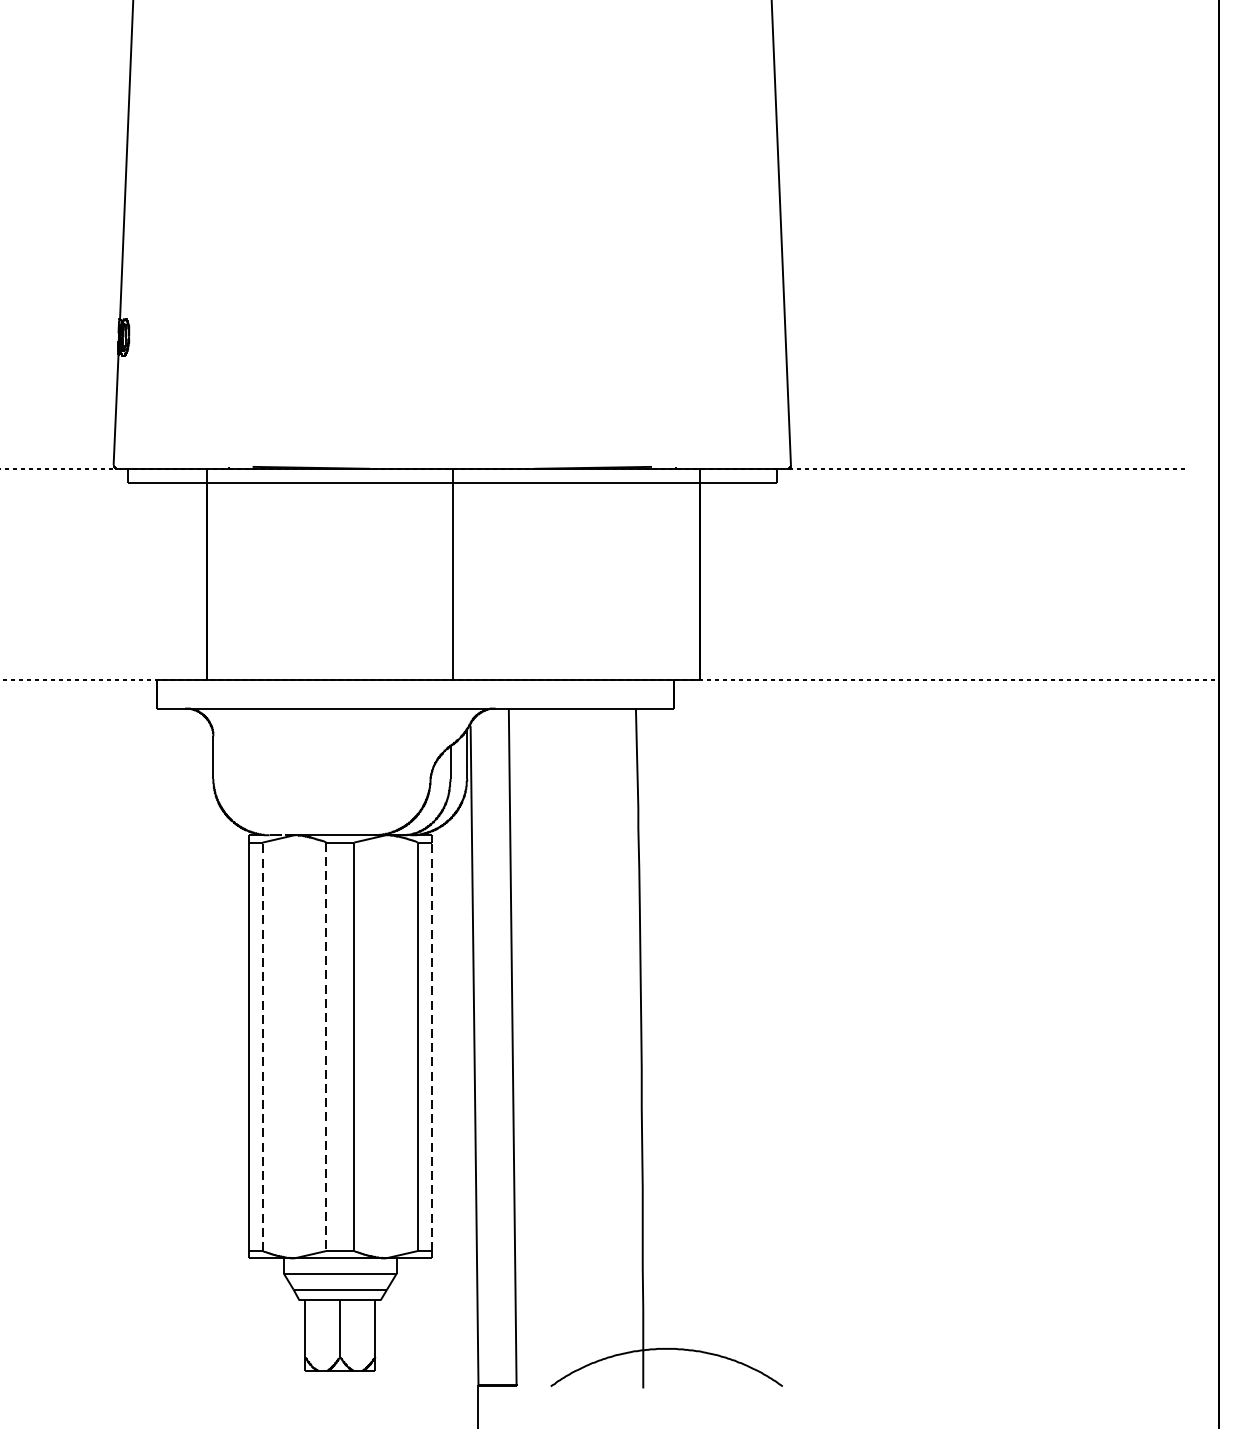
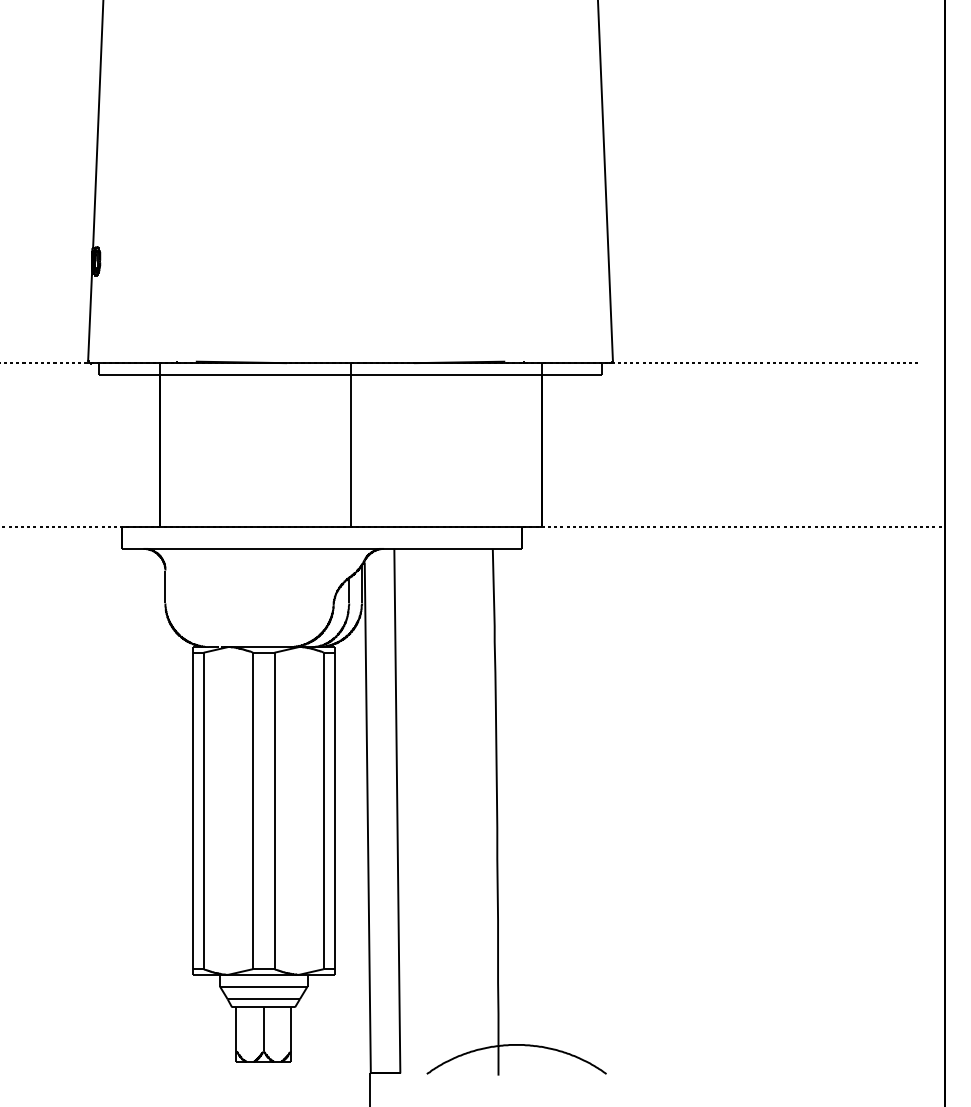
line: (262, 1046) -> (203, 810), dashed -> solid
line: (431, 1046) -> (334, 810), dashed -> solid
line: (325, 1047) -> (252, 811), dashed -> solid

